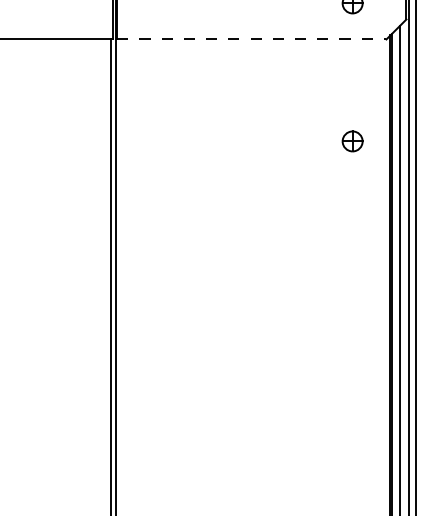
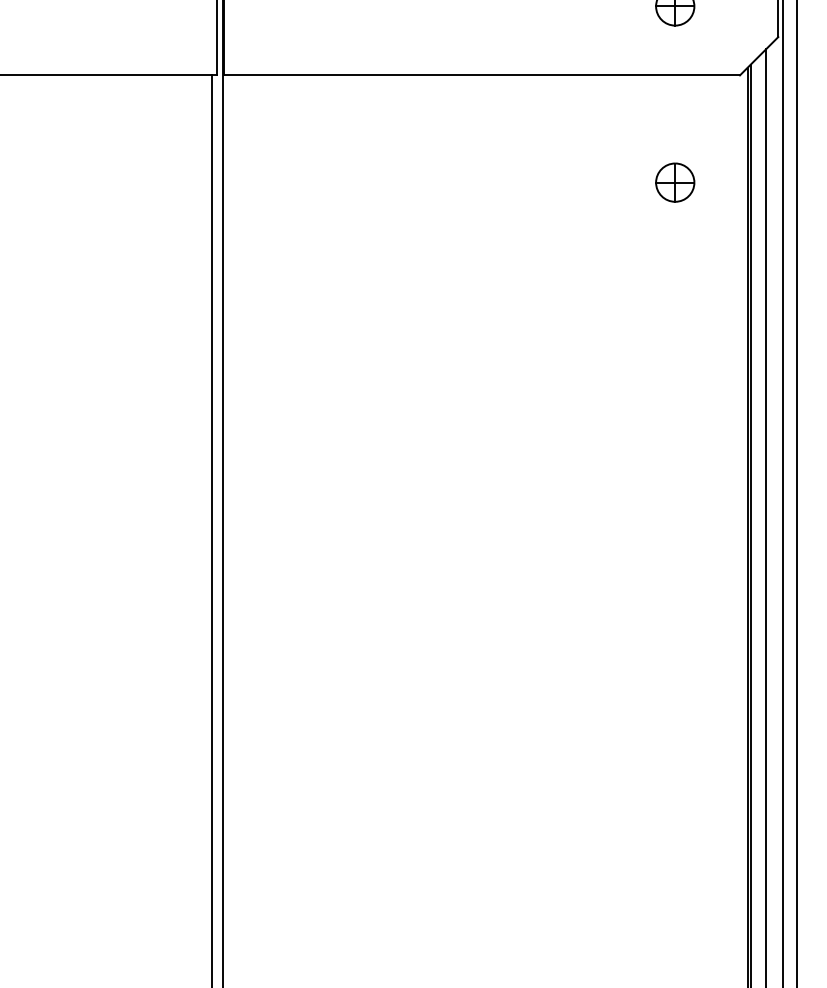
line: (251, 39) -> (481, 75), dashed -> solid
part: (352, 141) -> (674, 182), moved

